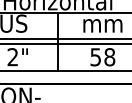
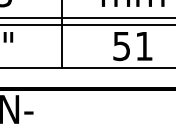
text: (109, 57) -> (143, 46), 58 -> 51

